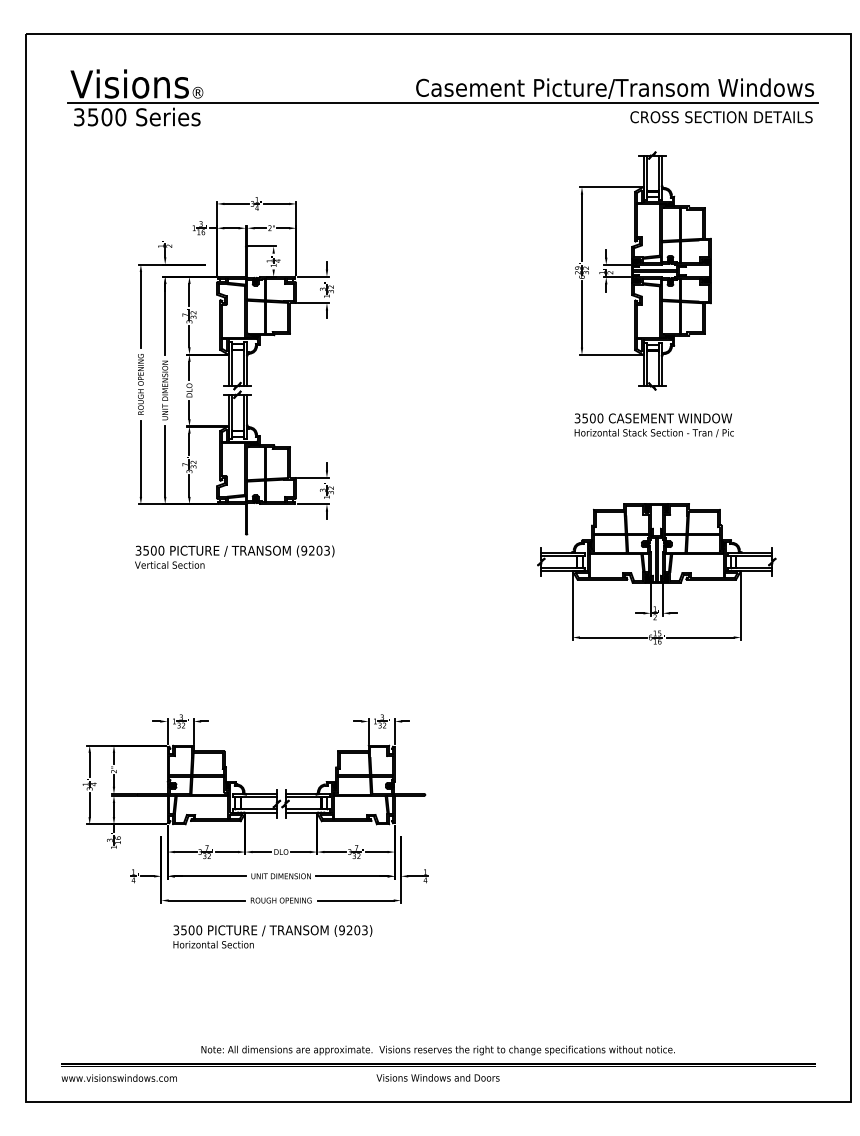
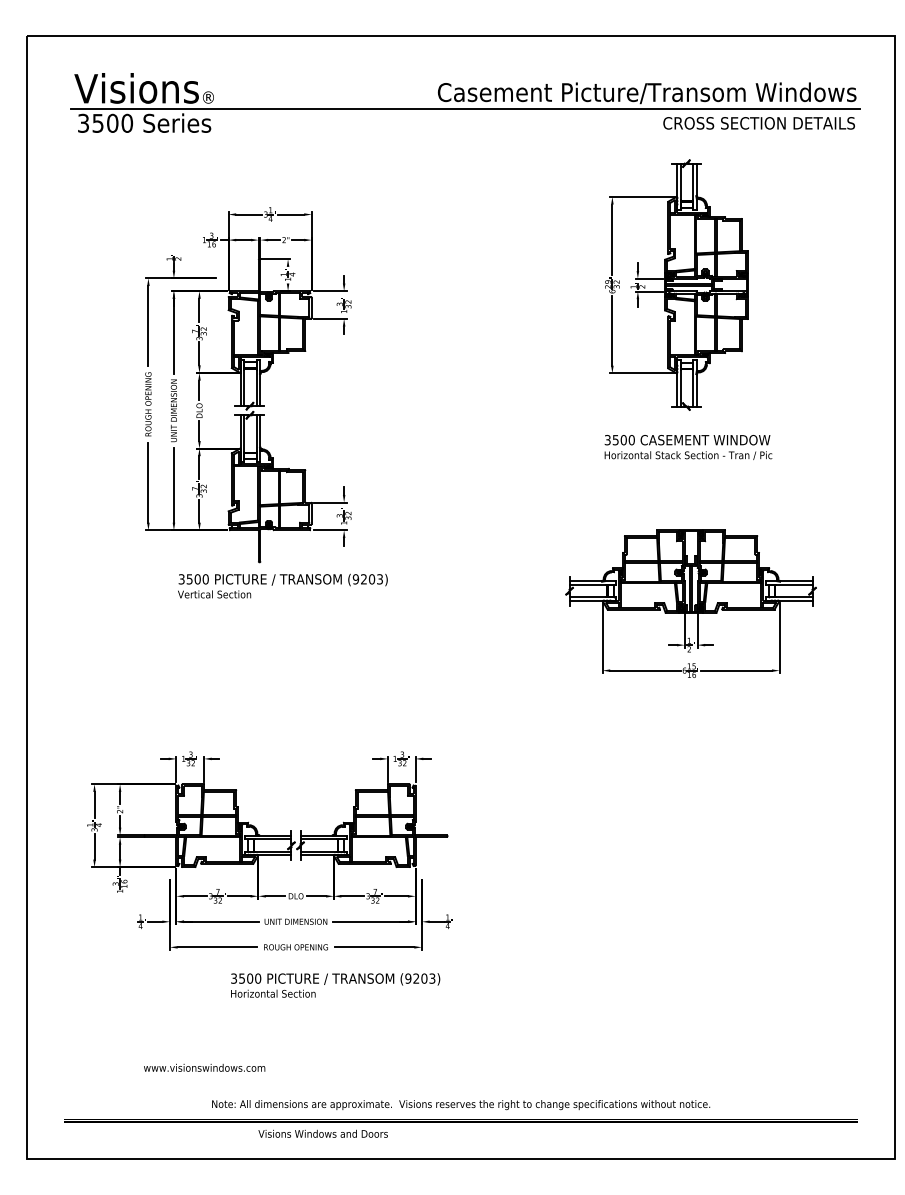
text: (234, 556) -> (282, 585), moved
text: (272, 936) -> (335, 985), moved
text: (118, 1077) -> (203, 1067), moved
text: (437, 1077) -> (322, 1133), moved

